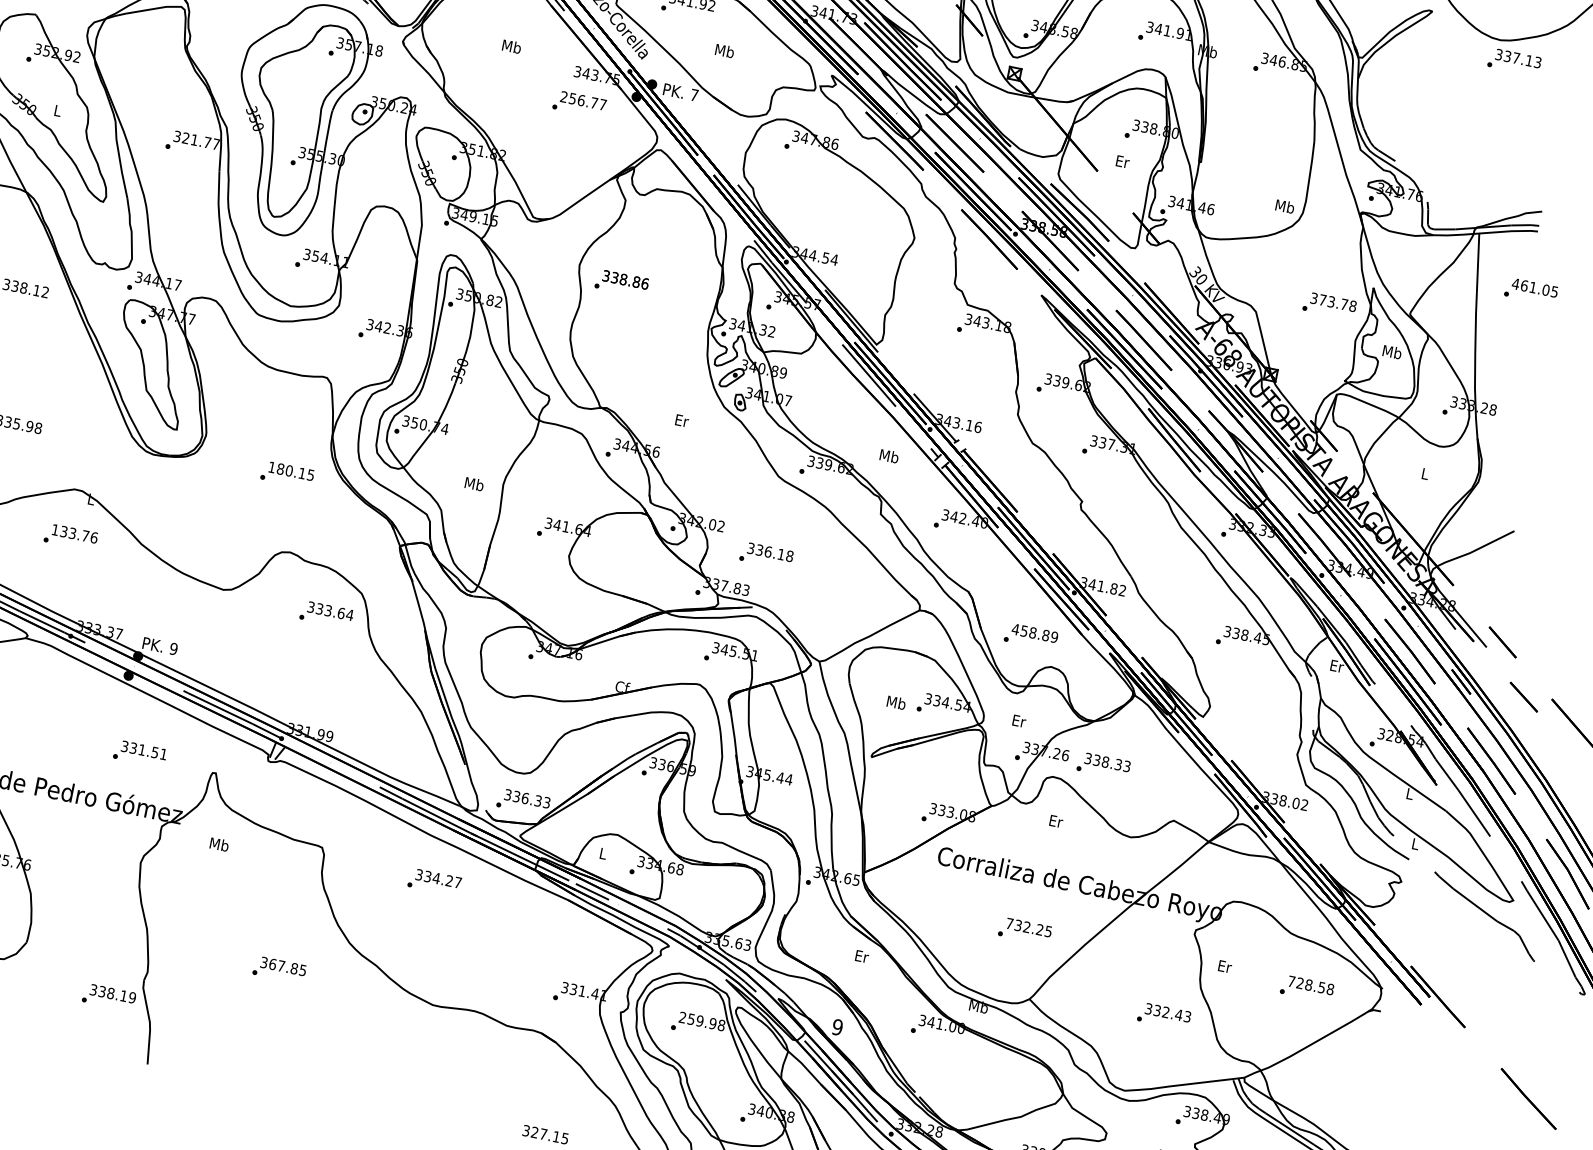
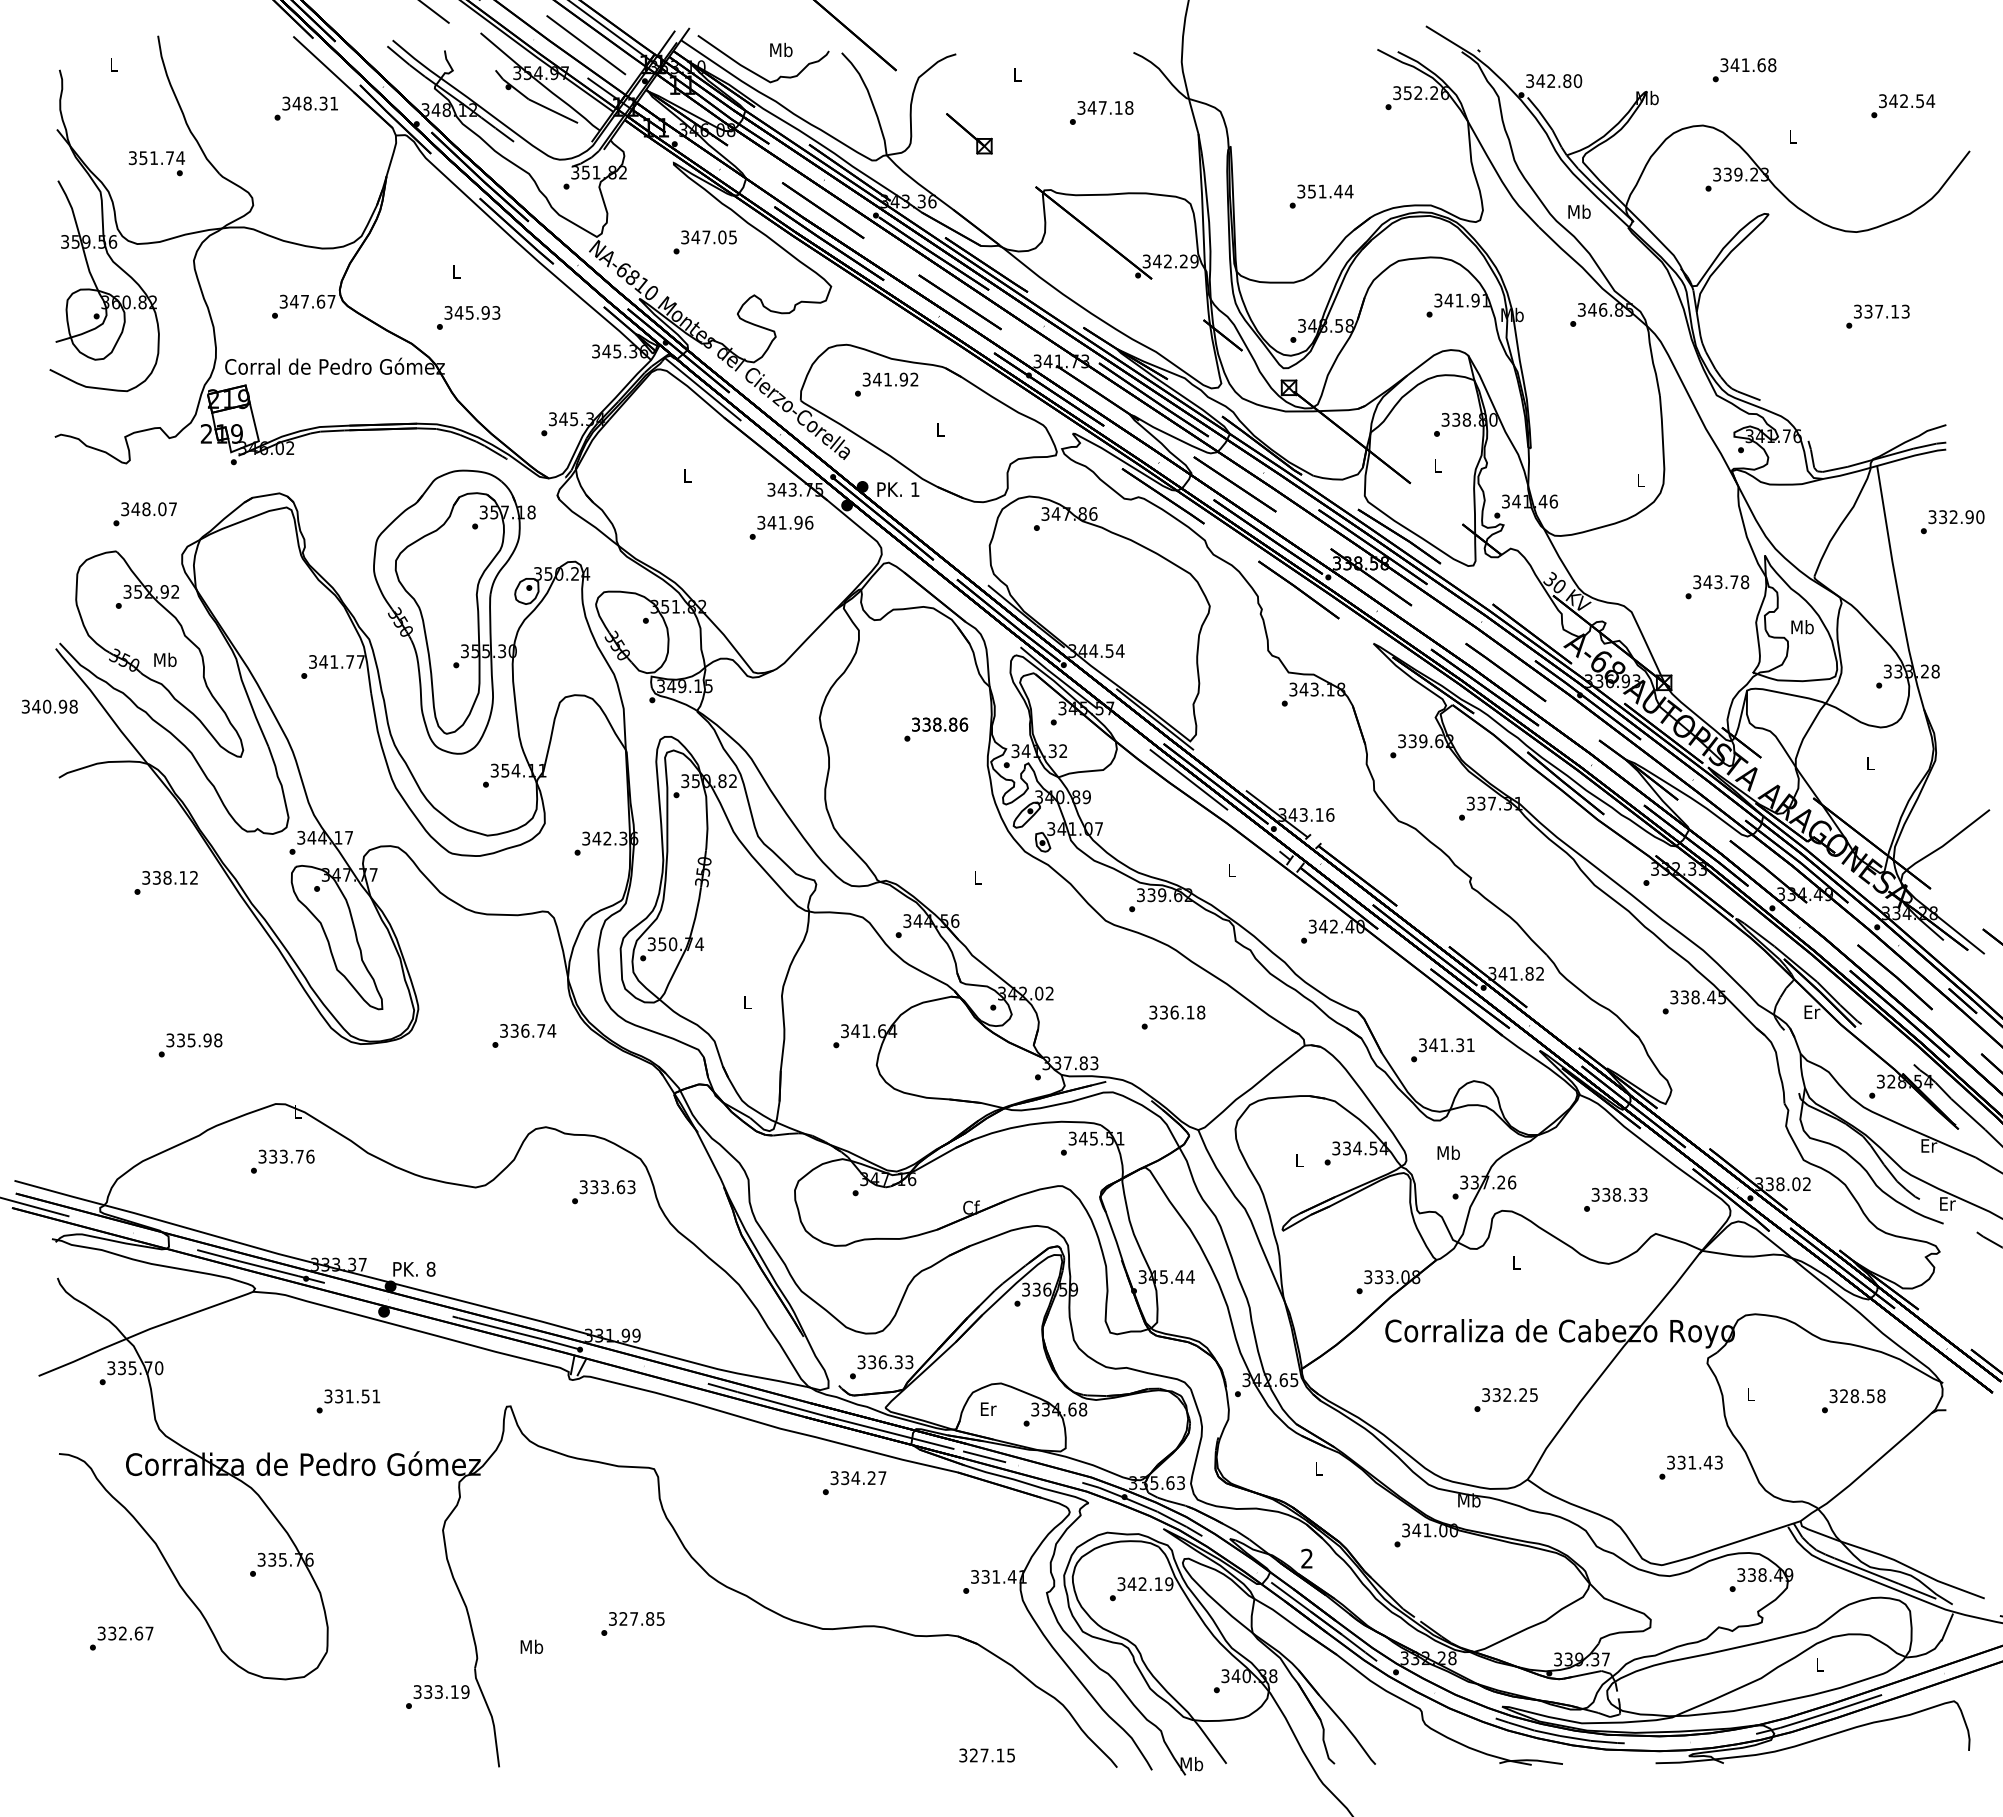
text: (511, 46) -> (687, 475), Mb -> L
text: (724, 50) -> (940, 429), Mb -> L
text: (1514, 61) -> (1877, 316), moved
text: (694, 95) -> (915, 489), 7 -> 1
text: (583, 100) -> (785, 522), 256.77 -> 341.96
text: (57, 110) -> (165, 659), L -> Mb
text: (185, 137) -> (323, 661), 321.77 -> 341.77
text: (1123, 161) -> (1438, 465), Er -> L
text: (1284, 206) -> (1640, 480), Mb -> L
text: (622, 283) -> (936, 729), moved
text: (1535, 288) -> (1956, 517), 461.05 -> 332.90
text: (1322, 299) -> (1707, 581), 373.78 -> 343.78
text: (682, 420) -> (978, 877), Er -> L
text: (889, 456) -> (1232, 870), Mb -> L
text: (291, 471) -> (528, 1030), 180.15 -> 336.74
text: (474, 484) -> (747, 1002), Mb -> L
text: (55, 529) -> (262, 1156), 133.76 -> 333.76
text: (766, 555) -> (1173, 1017), moved
text: (349, 615) -> (631, 1187), 333.64 -> 333.63
text: (1034, 633) -> (1446, 1045), 458.89 -> 341.31
text: (173, 649) -> (430, 1269), 9 -> 8
text: (896, 702) -> (1299, 1160), Mb -> L
text: (1018, 720) -> (1448, 1152), Er -> Mb
text: (140, 753) -> (348, 1401), moved
text: (1103, 765) -> (1615, 1199), moved
text: (1410, 793) -> (1929, 1145), L -> Er
text: (1056, 821) -> (1516, 1262), Er -> L
text: (1415, 843) -> (1947, 1203), L -> Er
text: (219, 844) -> (531, 1646), moved
text: (603, 853) -> (988, 1408), L -> Er
text: (434, 882) -> (854, 1483), moved
text: (1009, 924) -> (1486, 1395), 732.25 -> 332.25
text: (862, 956) -> (1319, 1468), Er -> L
text: (272, 963) -> (623, 1618), 367.85 -> 327.85
text: (1225, 966) -> (1751, 1394), Er -> L
text: (1291, 981) -> (1833, 1396), 728.58 -> 328.58
text: (110, 992) -> (438, 1691), 338.19 -> 333.19
text: (1166, 1012) -> (1692, 1462), 332.43 -> 331.43
text: (702, 1021) -> (1145, 1584), 259.98 -> 342.19
text: (837, 1027) -> (1306, 1558), 9 -> 2

